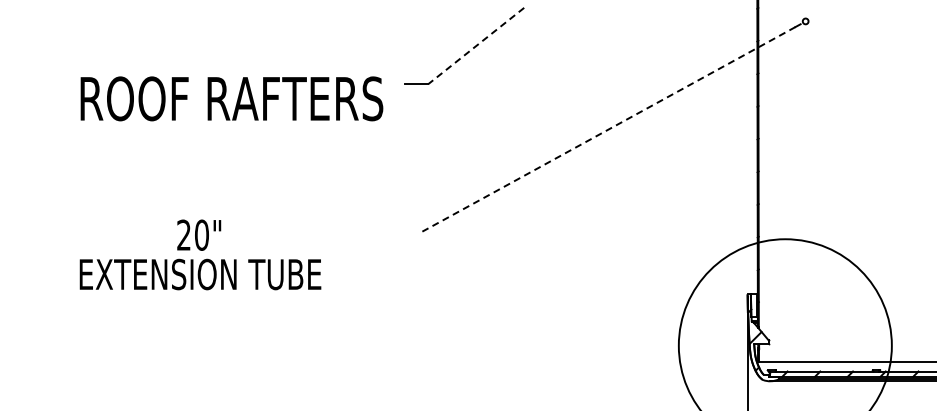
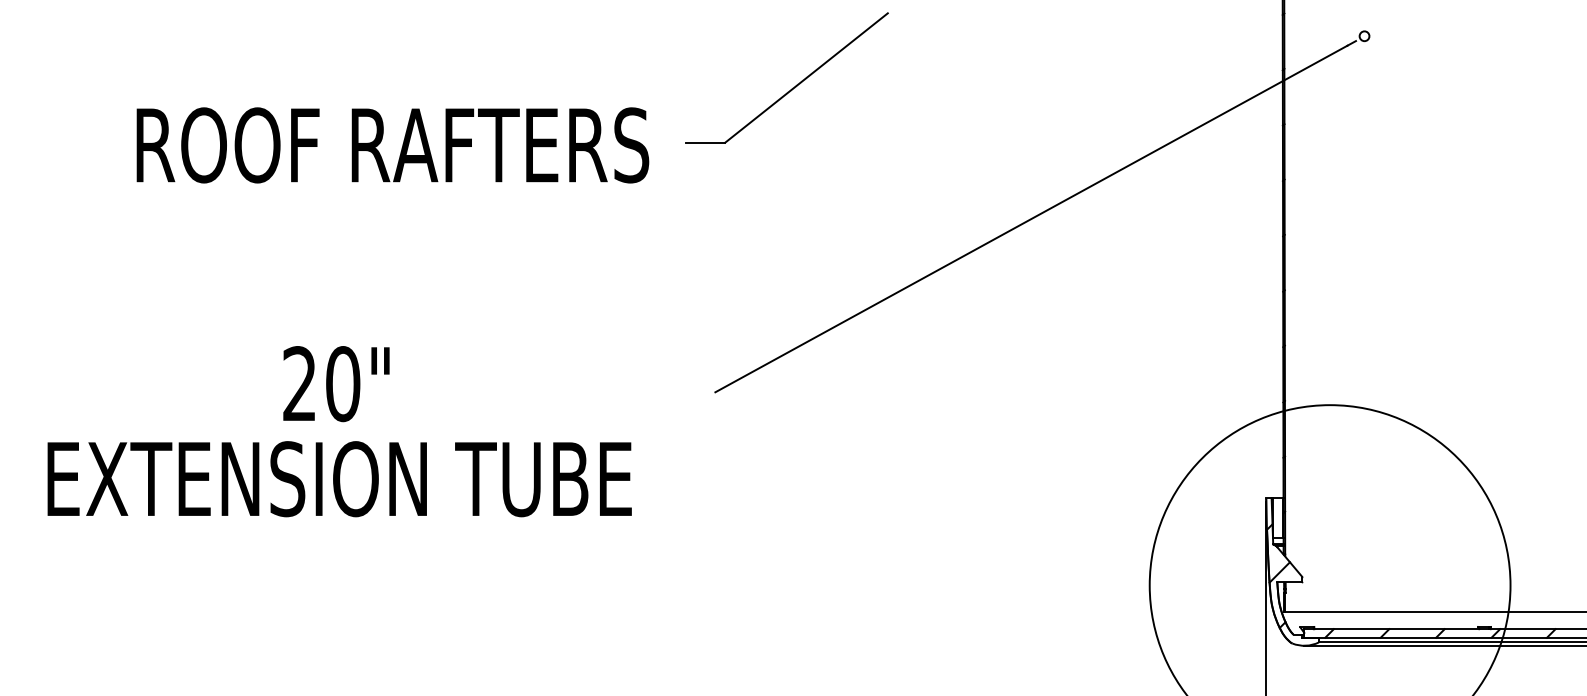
line: (475, 46) -> (805, 78), dashed -> solid
text: (231, 98) -> (392, 144), moved
line: (608, 129) -> (1030, 219), dashed -> solid
part: (200, 254) -> (339, 430), size x1.43

